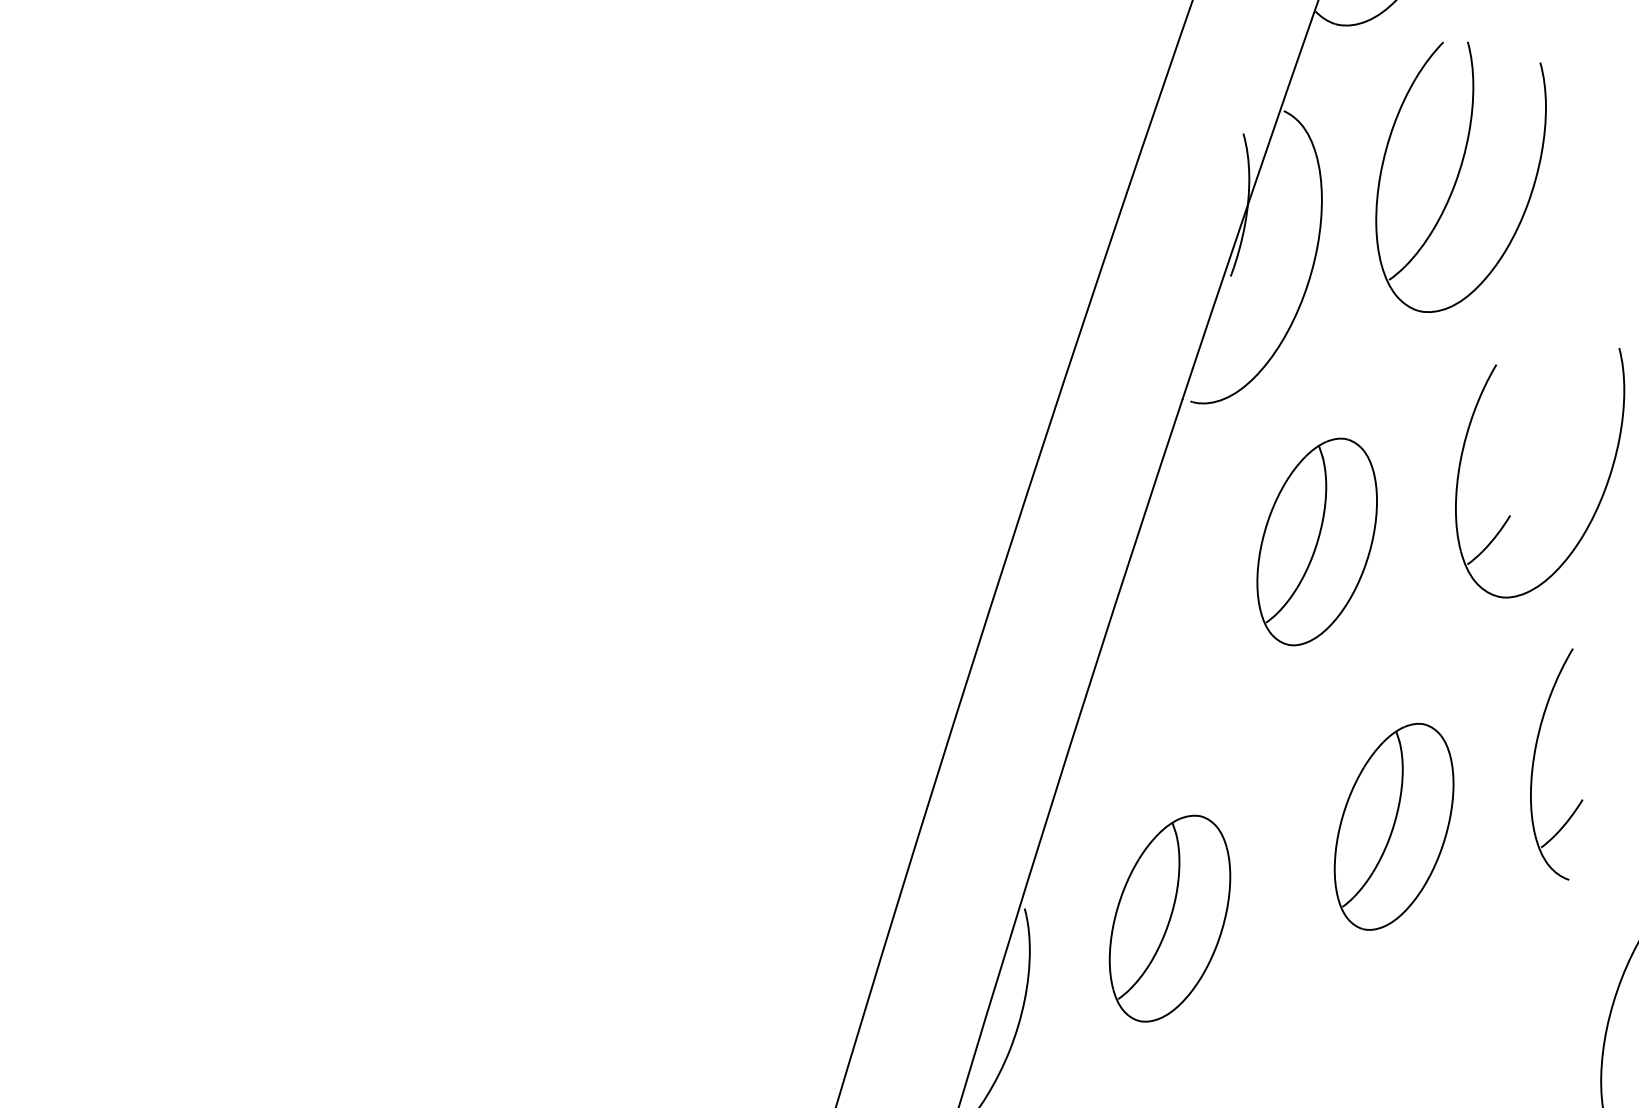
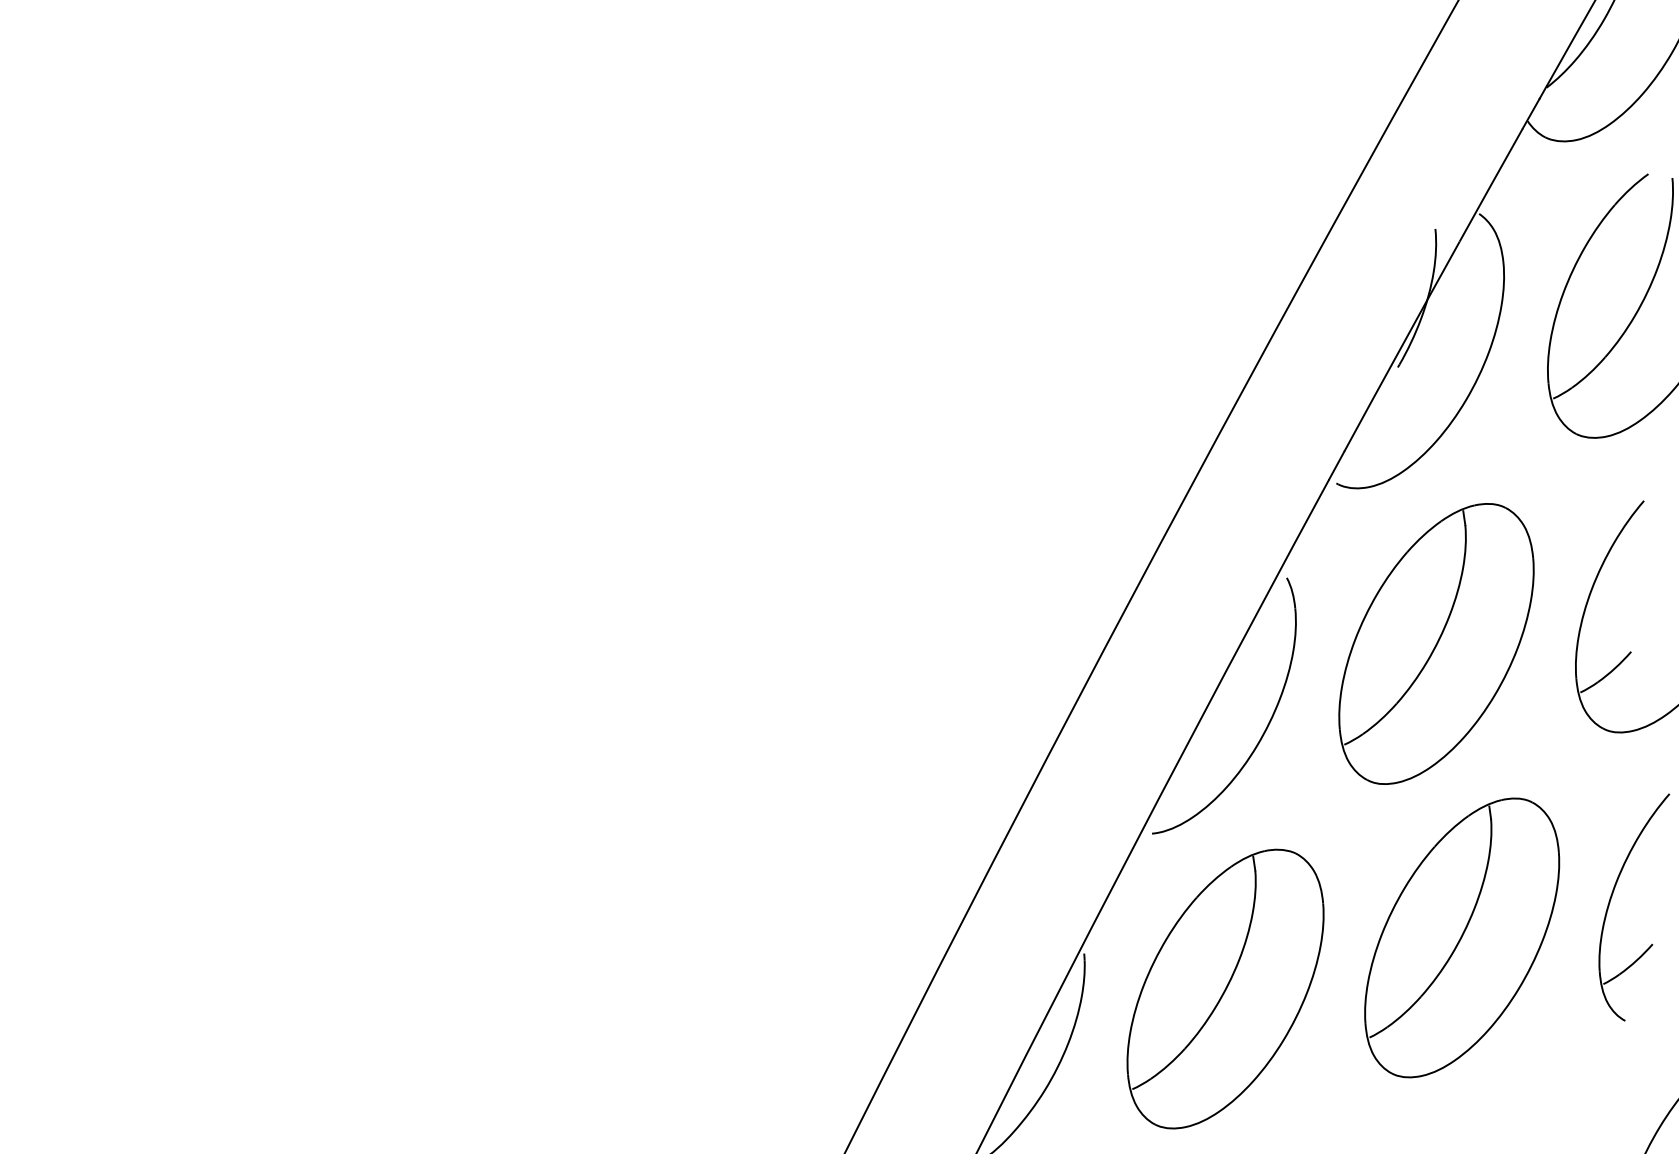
part: (1317, 541) -> (1436, 643), size x1.43
part: (1164, 653) -> (1266, 726), added
part: (1394, 826) -> (1462, 937), size x1.43
part: (1169, 918) -> (1225, 988), size x1.43

